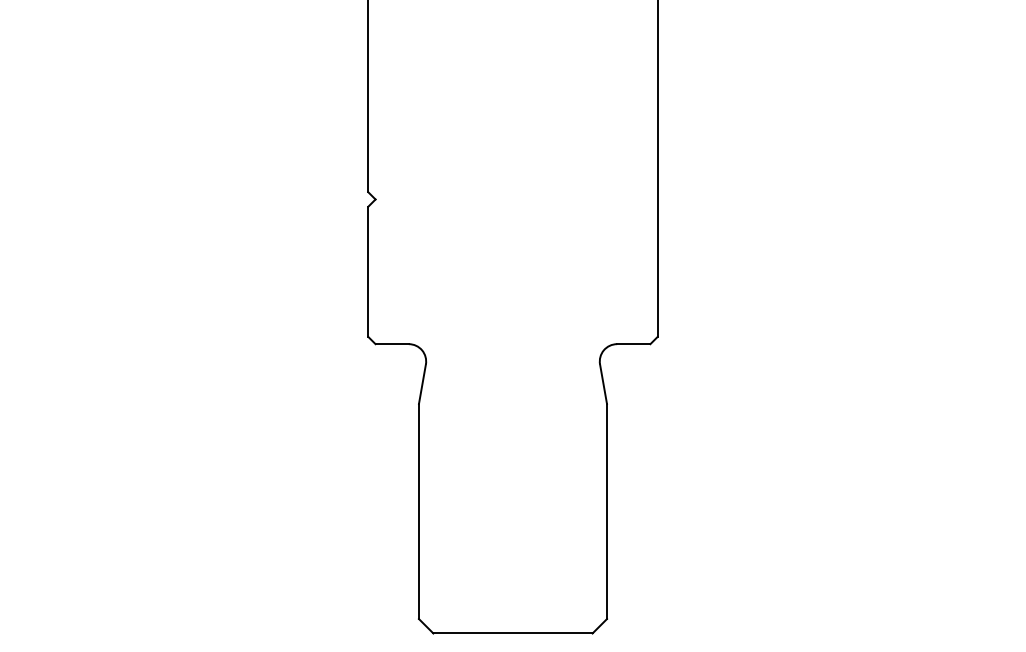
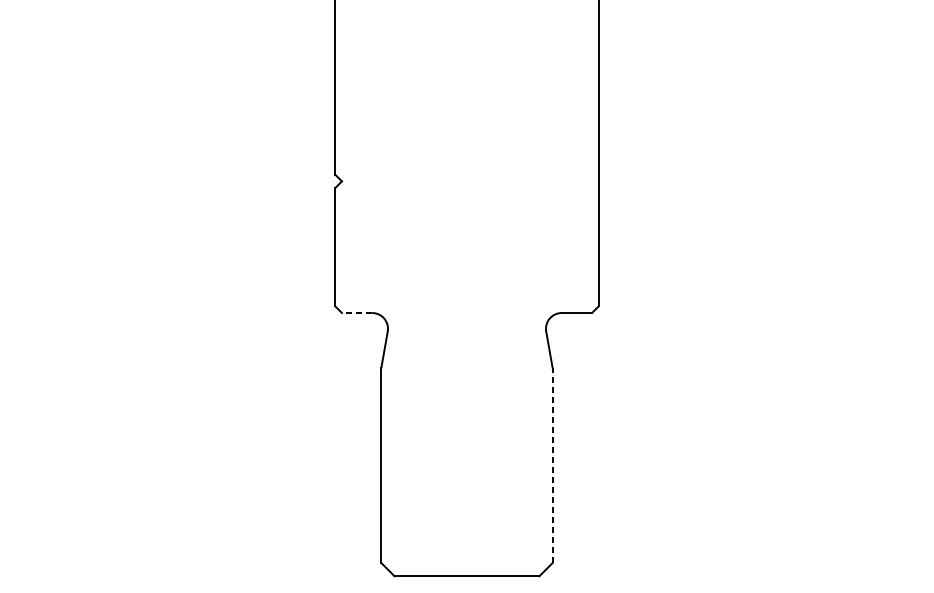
line: (392, 344) -> (357, 313), solid -> dashed
line: (607, 511) -> (552, 465), solid -> dashed

